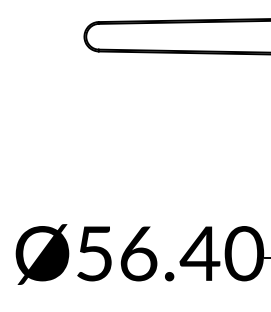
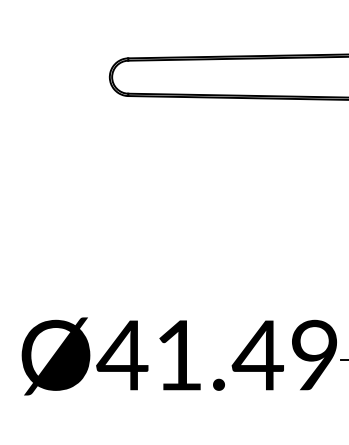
text: (169, 253) -> (218, 355), Ø56.40 -> Ø41.49

